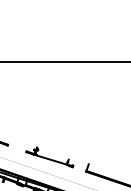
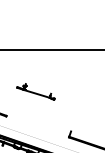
part: (49, 156) -> (35, 91), moved

